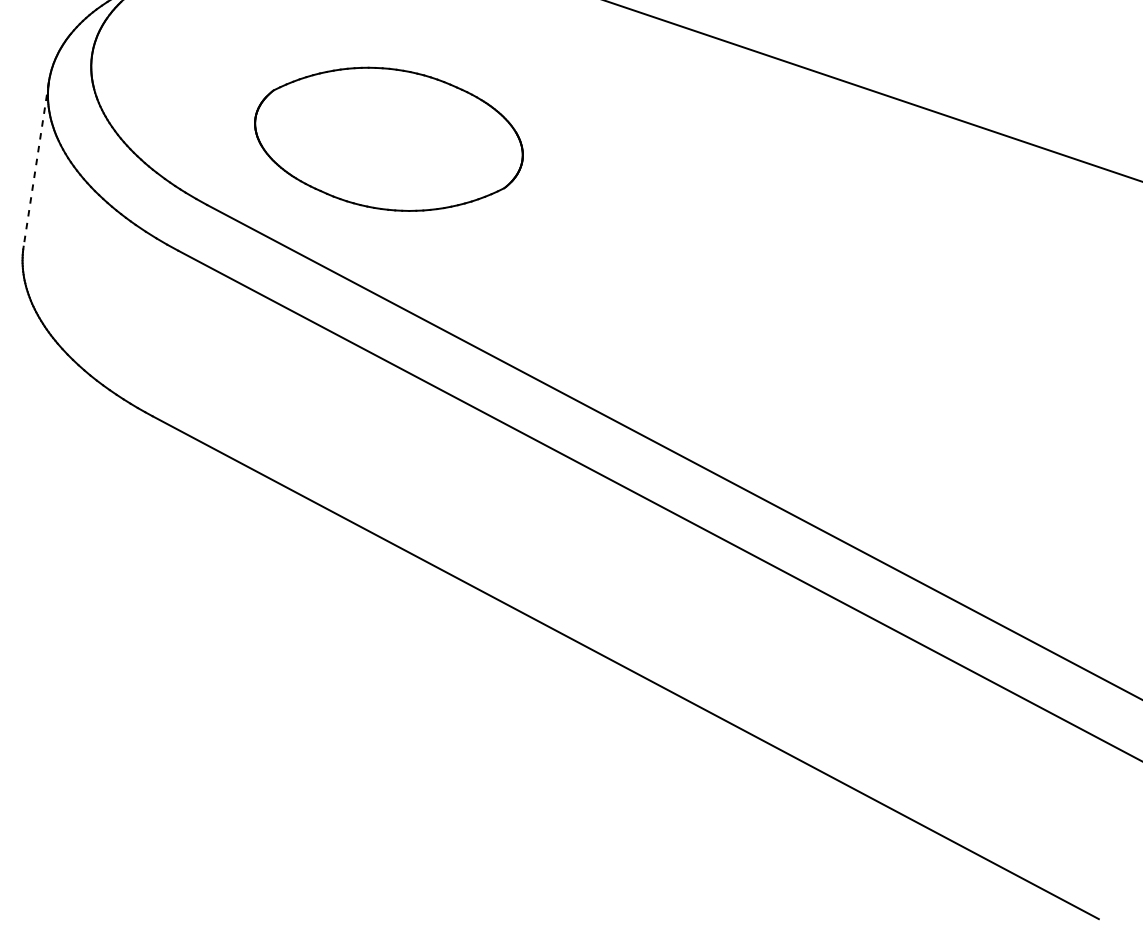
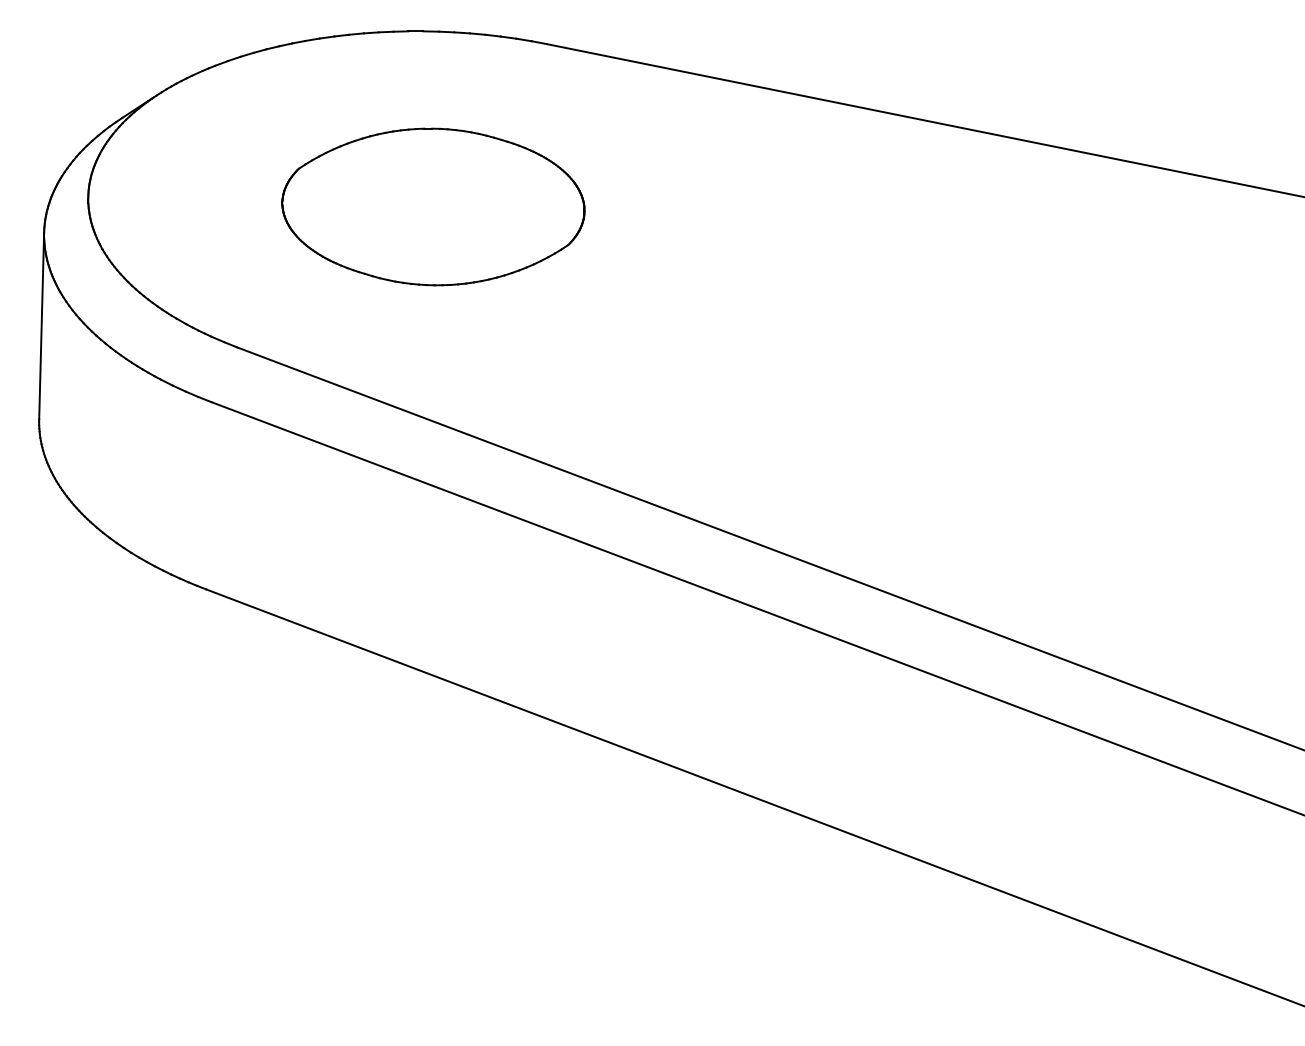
part: (389, 138) -> (433, 206), moved
line: (36, 164) -> (41, 326), dashed -> solid

